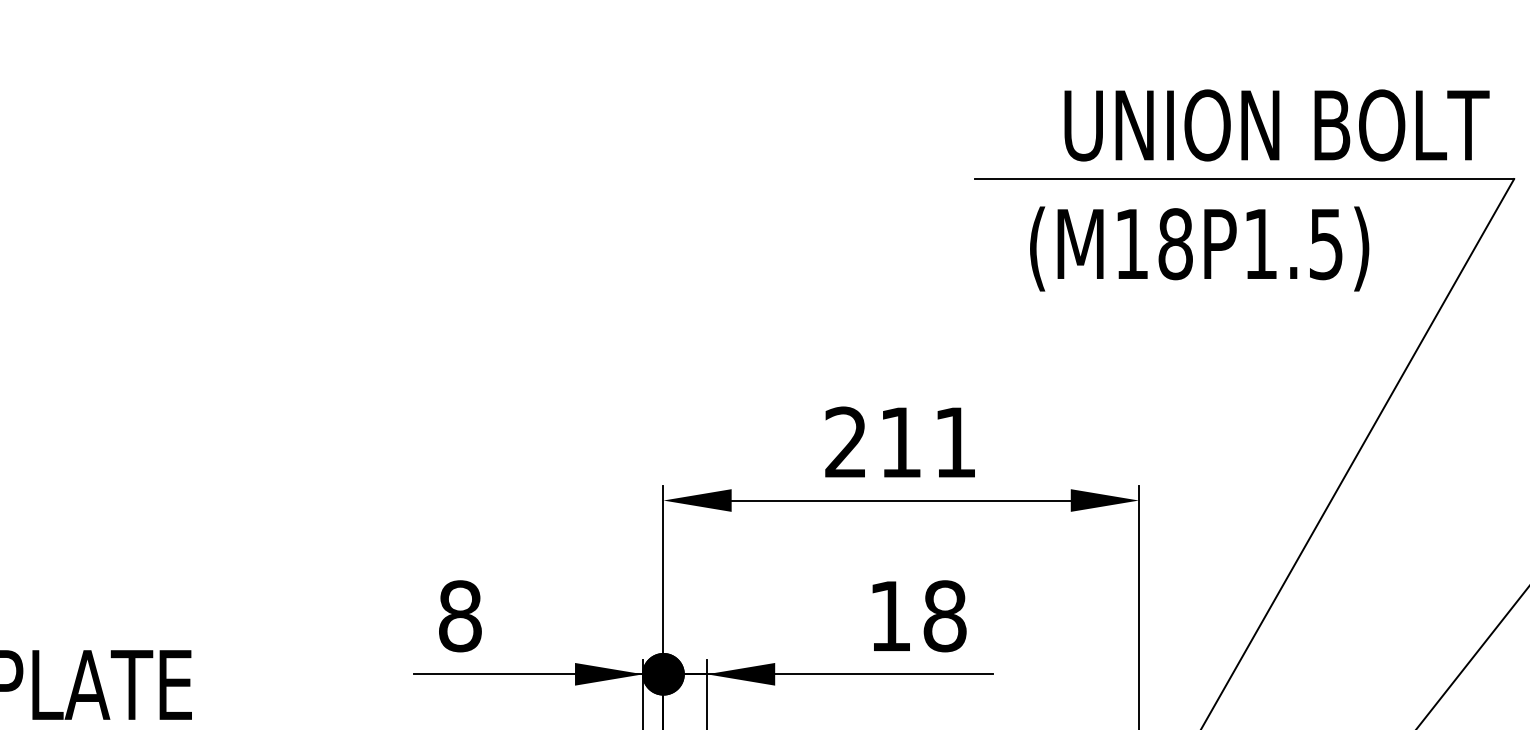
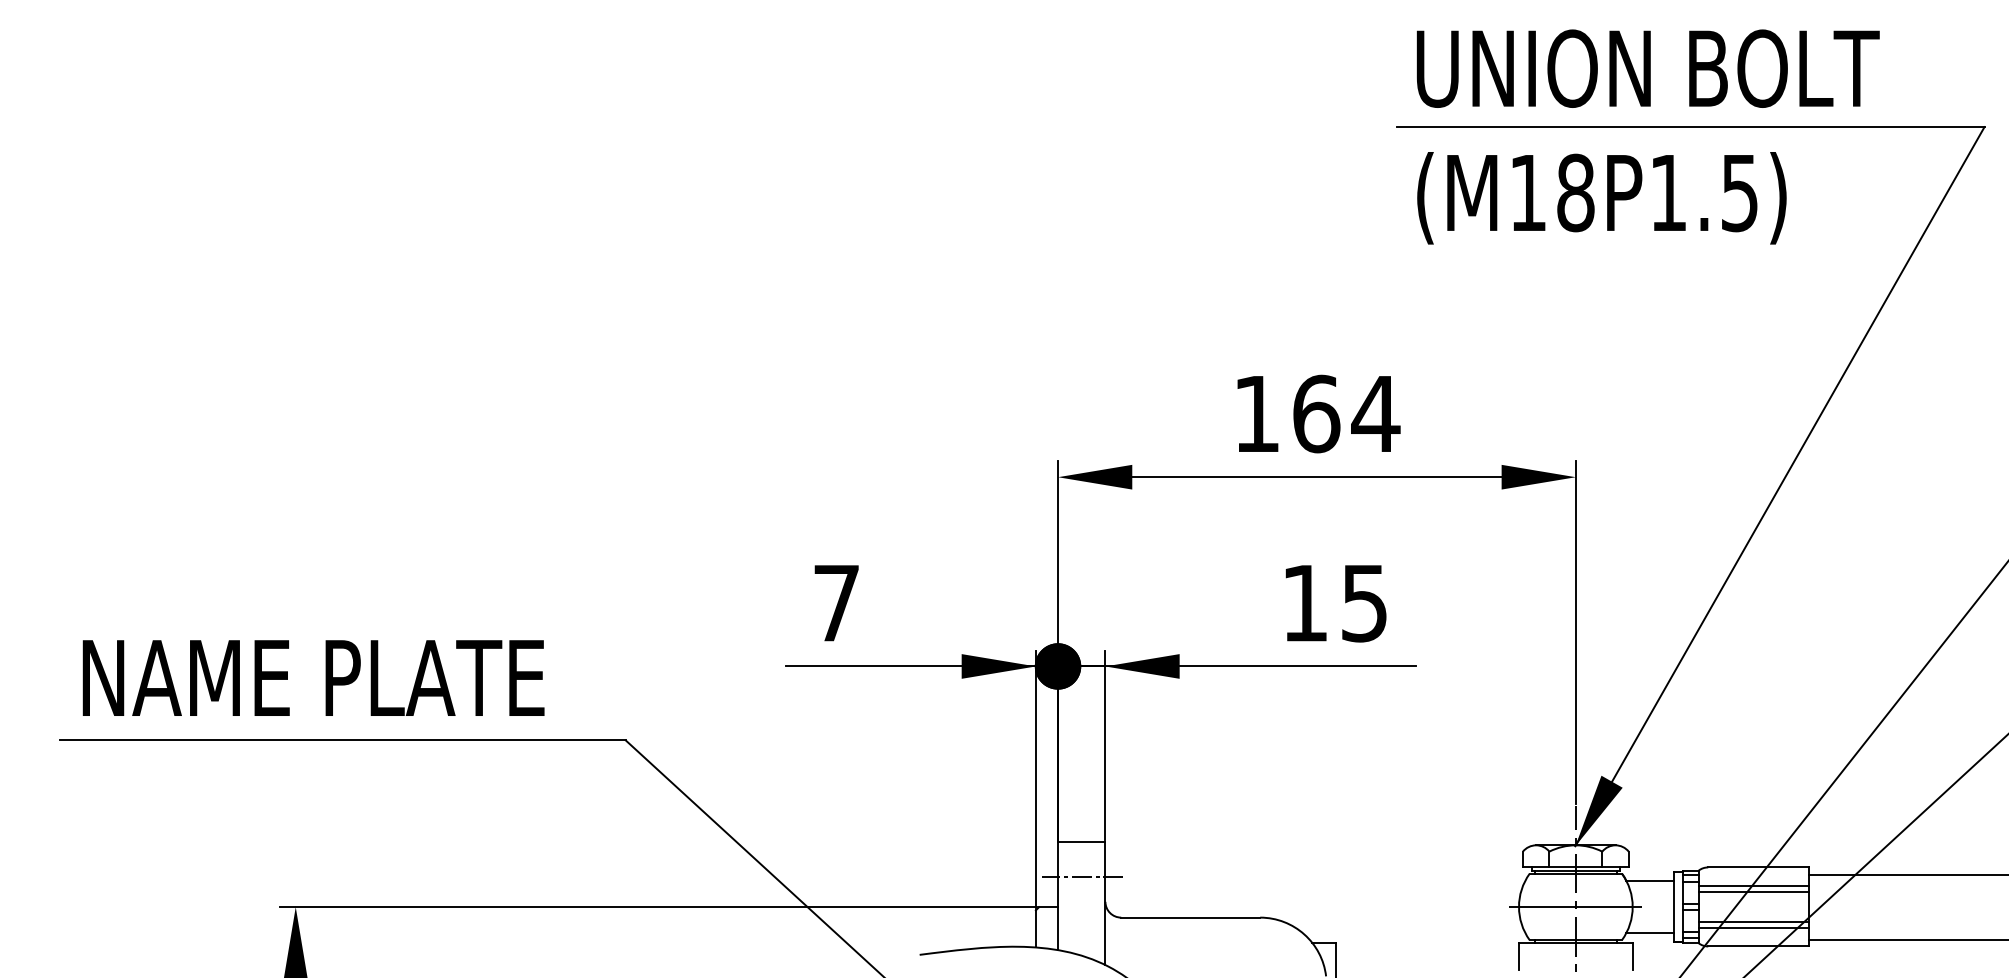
text: (1276, 125) -> (1647, 68), moved
text: (1199, 249) -> (1601, 198), moved
text: (901, 442) -> (1317, 413), 211 -> 164
text: (460, 616) -> (836, 603), 8 -> 7
text: (944, 616) -> (1364, 603), 18 -> 15

